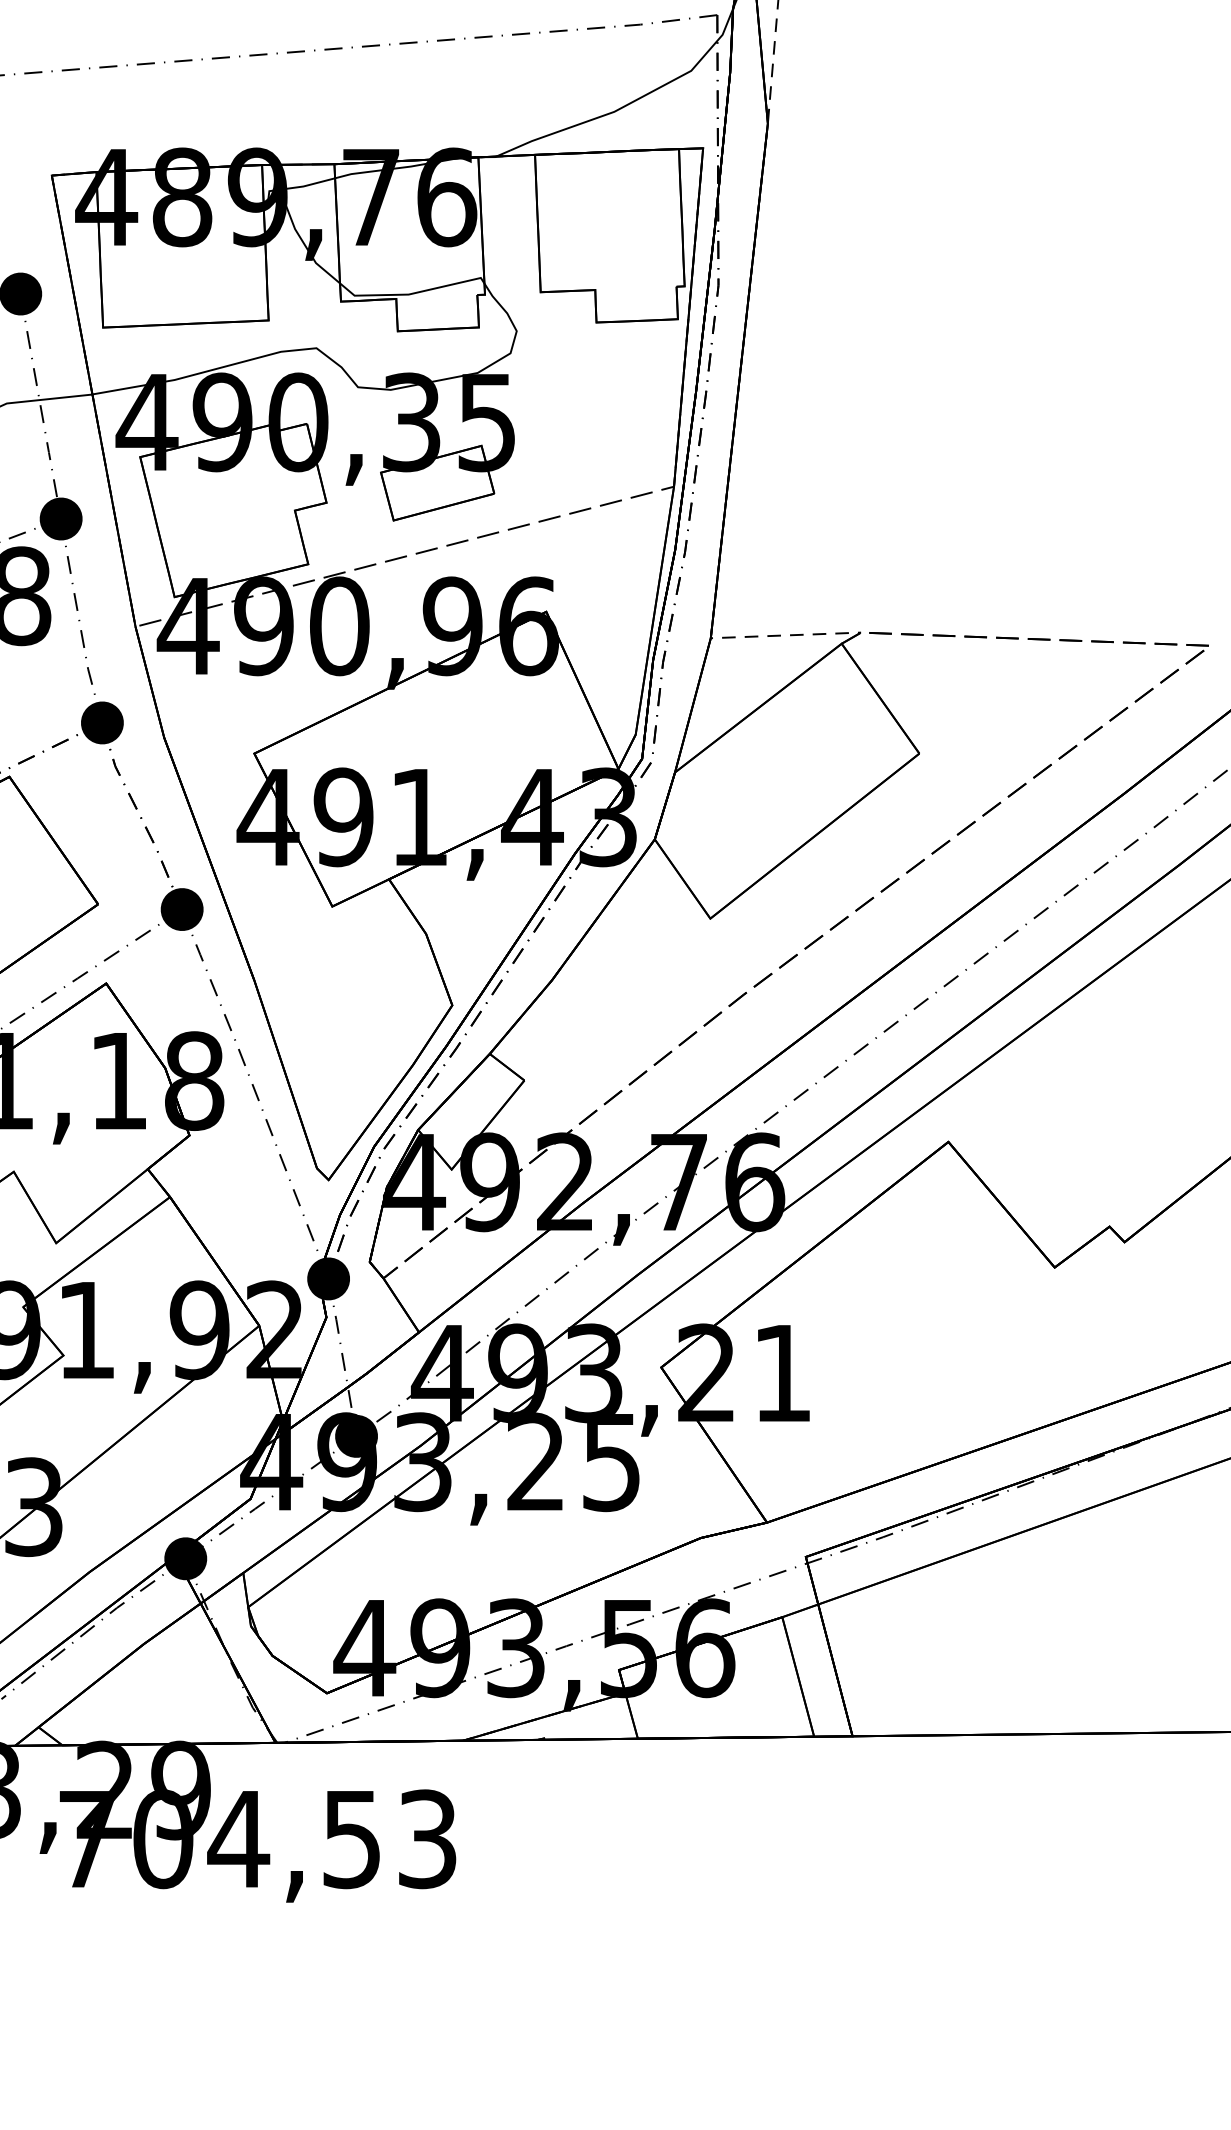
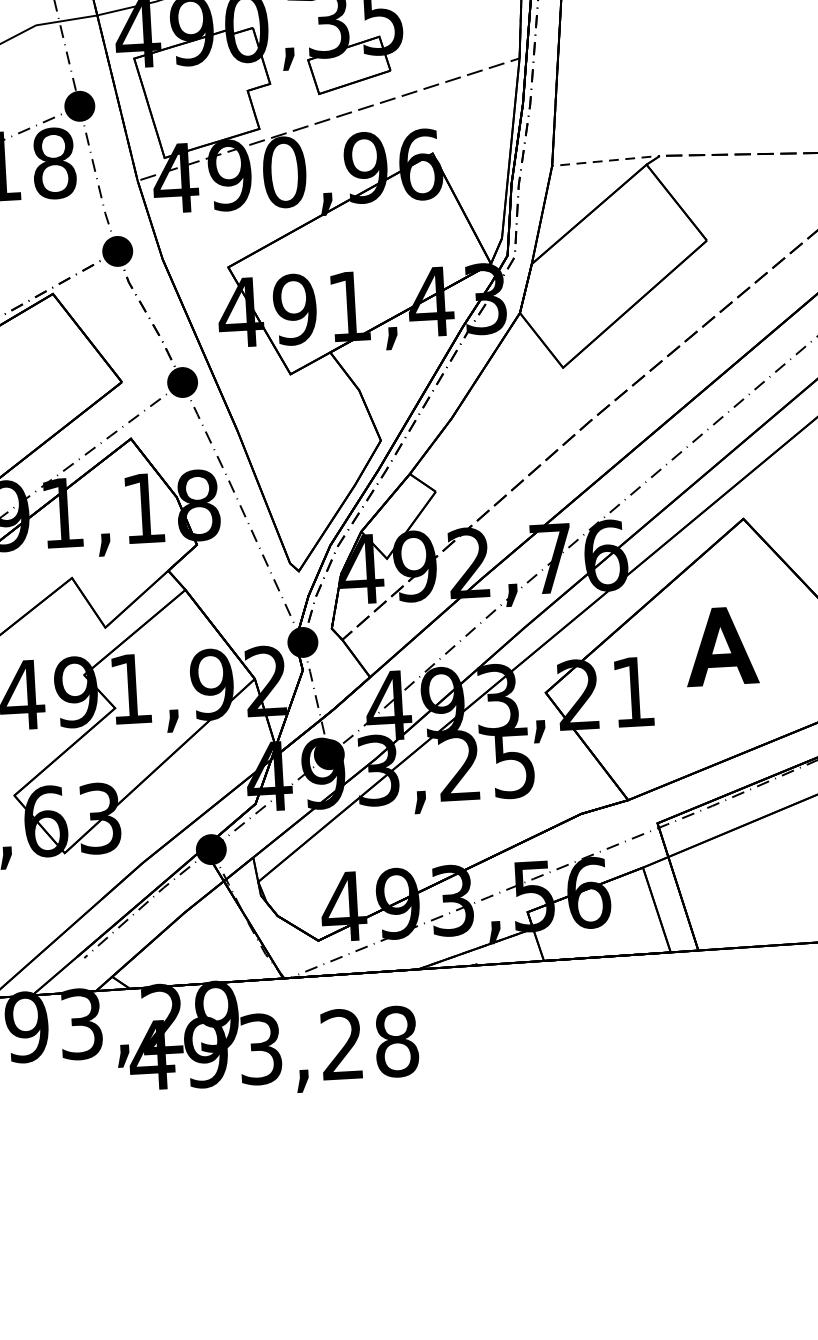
part: (907, 1316) -> (720, 646), added
text: (256, 1839) -> (273, 1048), 704,53 -> 493,28

